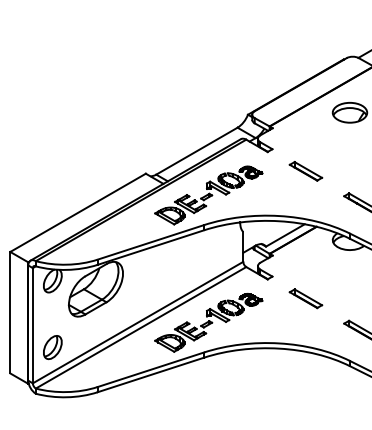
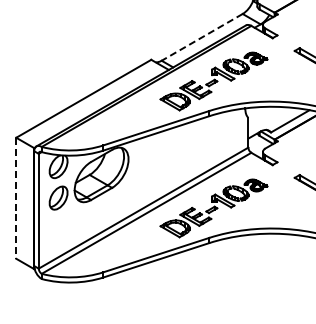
line: (196, 151) -> (201, 37), solid -> dashed
line: (10, 312) -> (16, 198), solid -> dashed
part: (52, 347) -> (58, 198), moved

